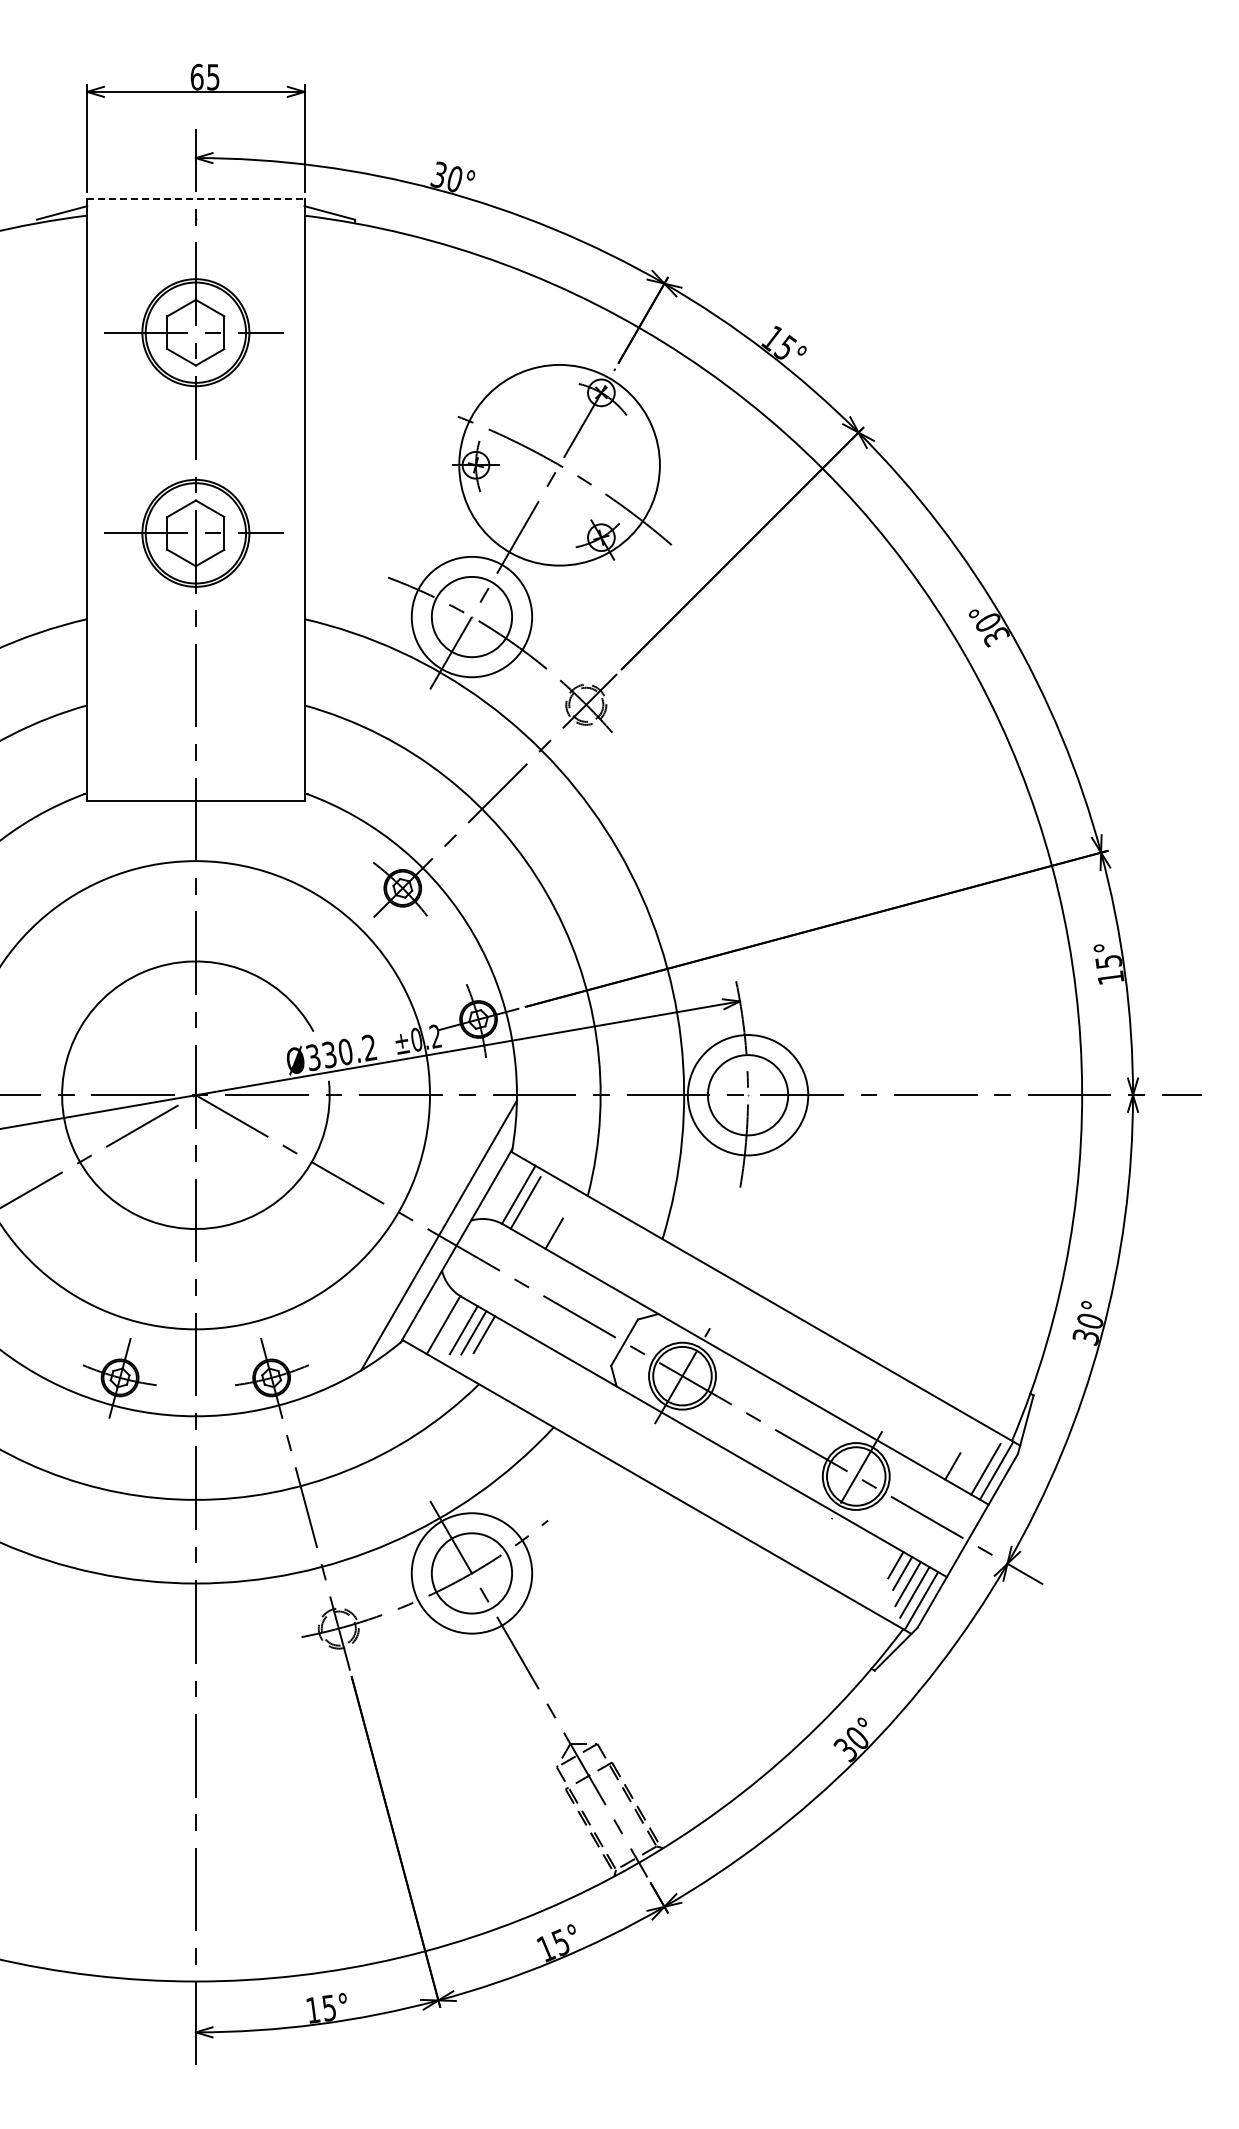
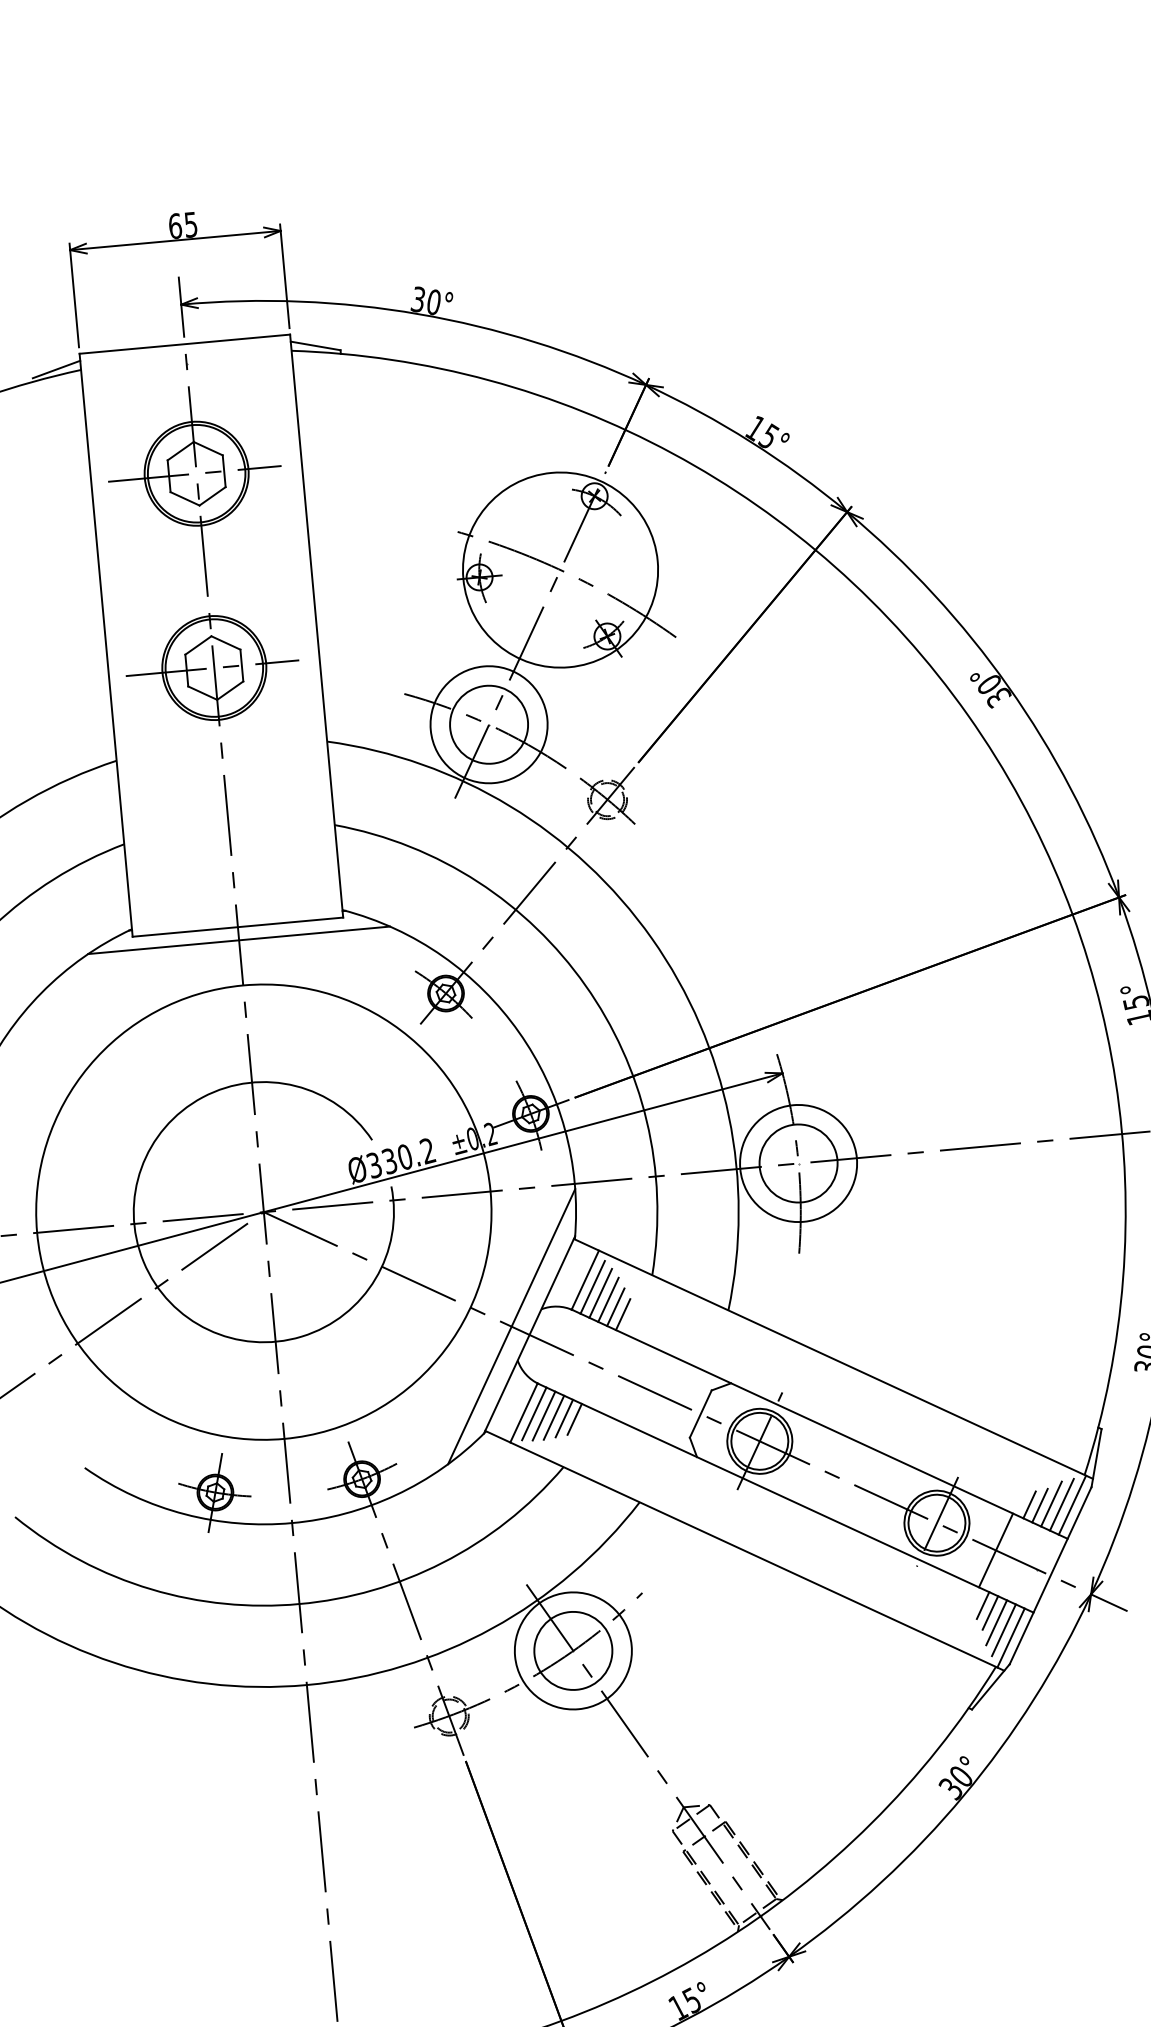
line: (195, 198) -> (184, 343), dashed -> solid
line: (195, 814) -> (238, 940), added
line: (533, 1209) -> (600, 1293), added
line: (540, 1216) -> (608, 1299), added
line: (547, 1225) -> (615, 1307), added
line: (453, 1326) -> (533, 1413), added
line: (494, 1336) -> (574, 1419), added
line: (962, 1467) -> (1039, 1505), added
line: (975, 1467) -> (1051, 1503), added
line: (914, 1509) -> (996, 1550), added

